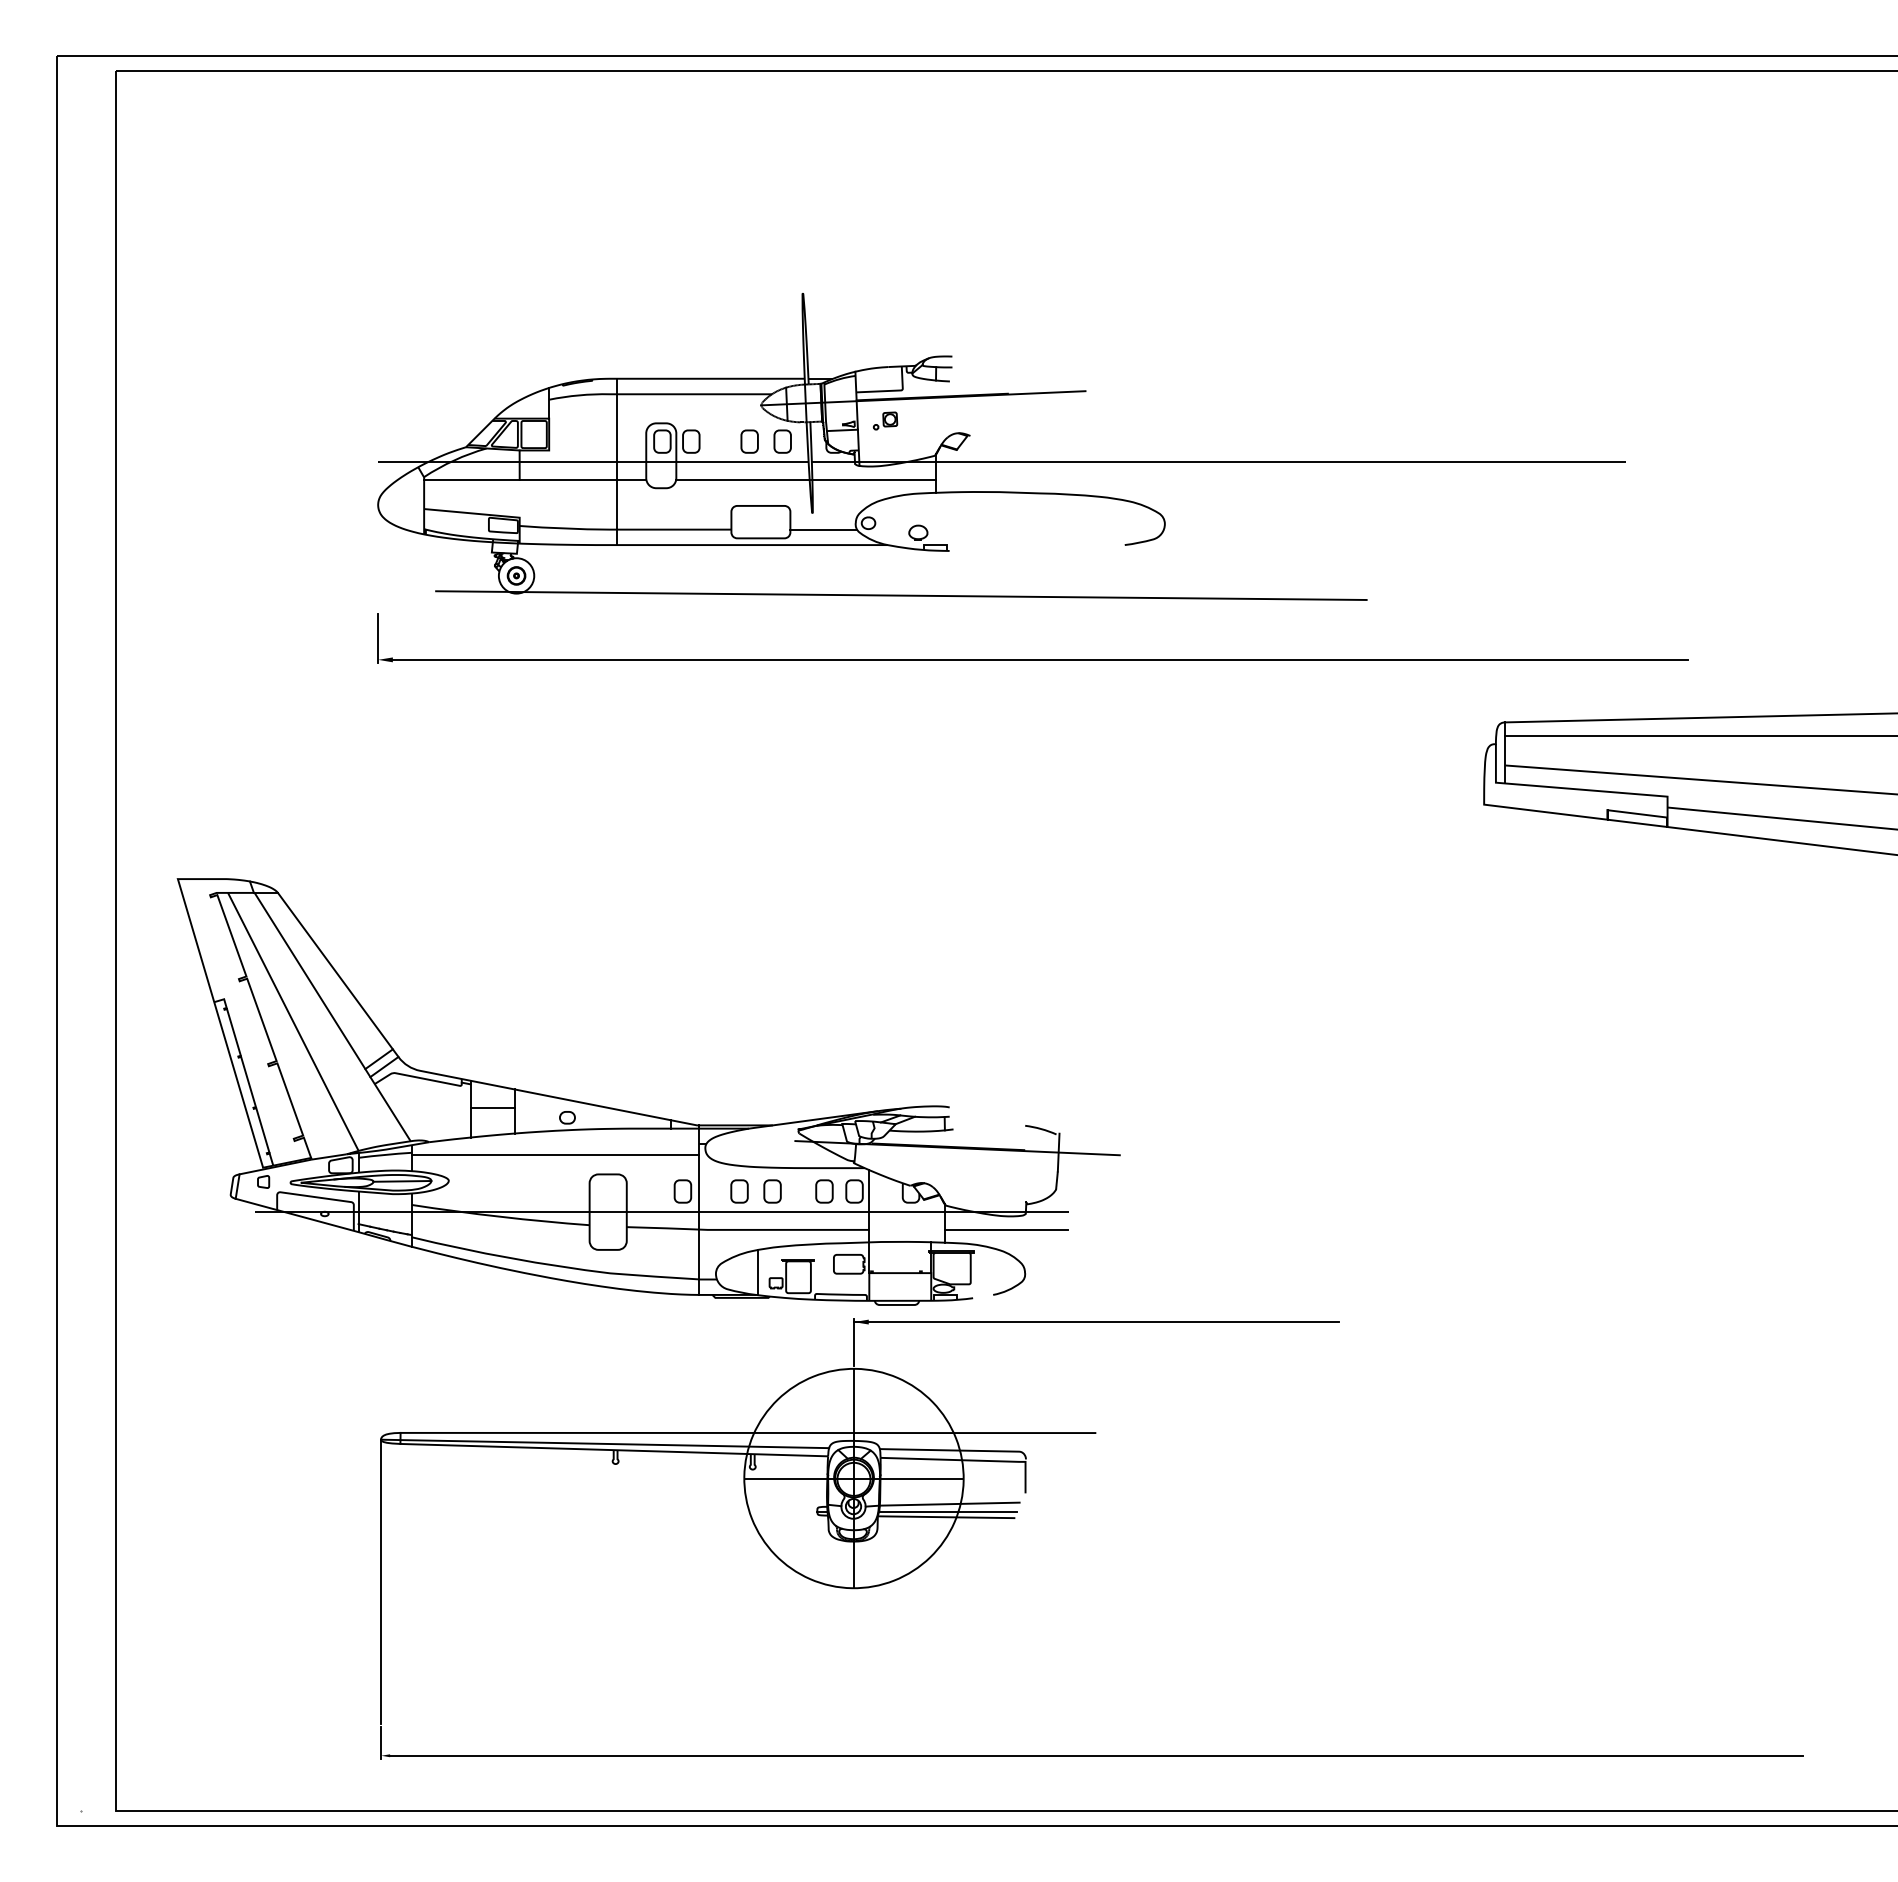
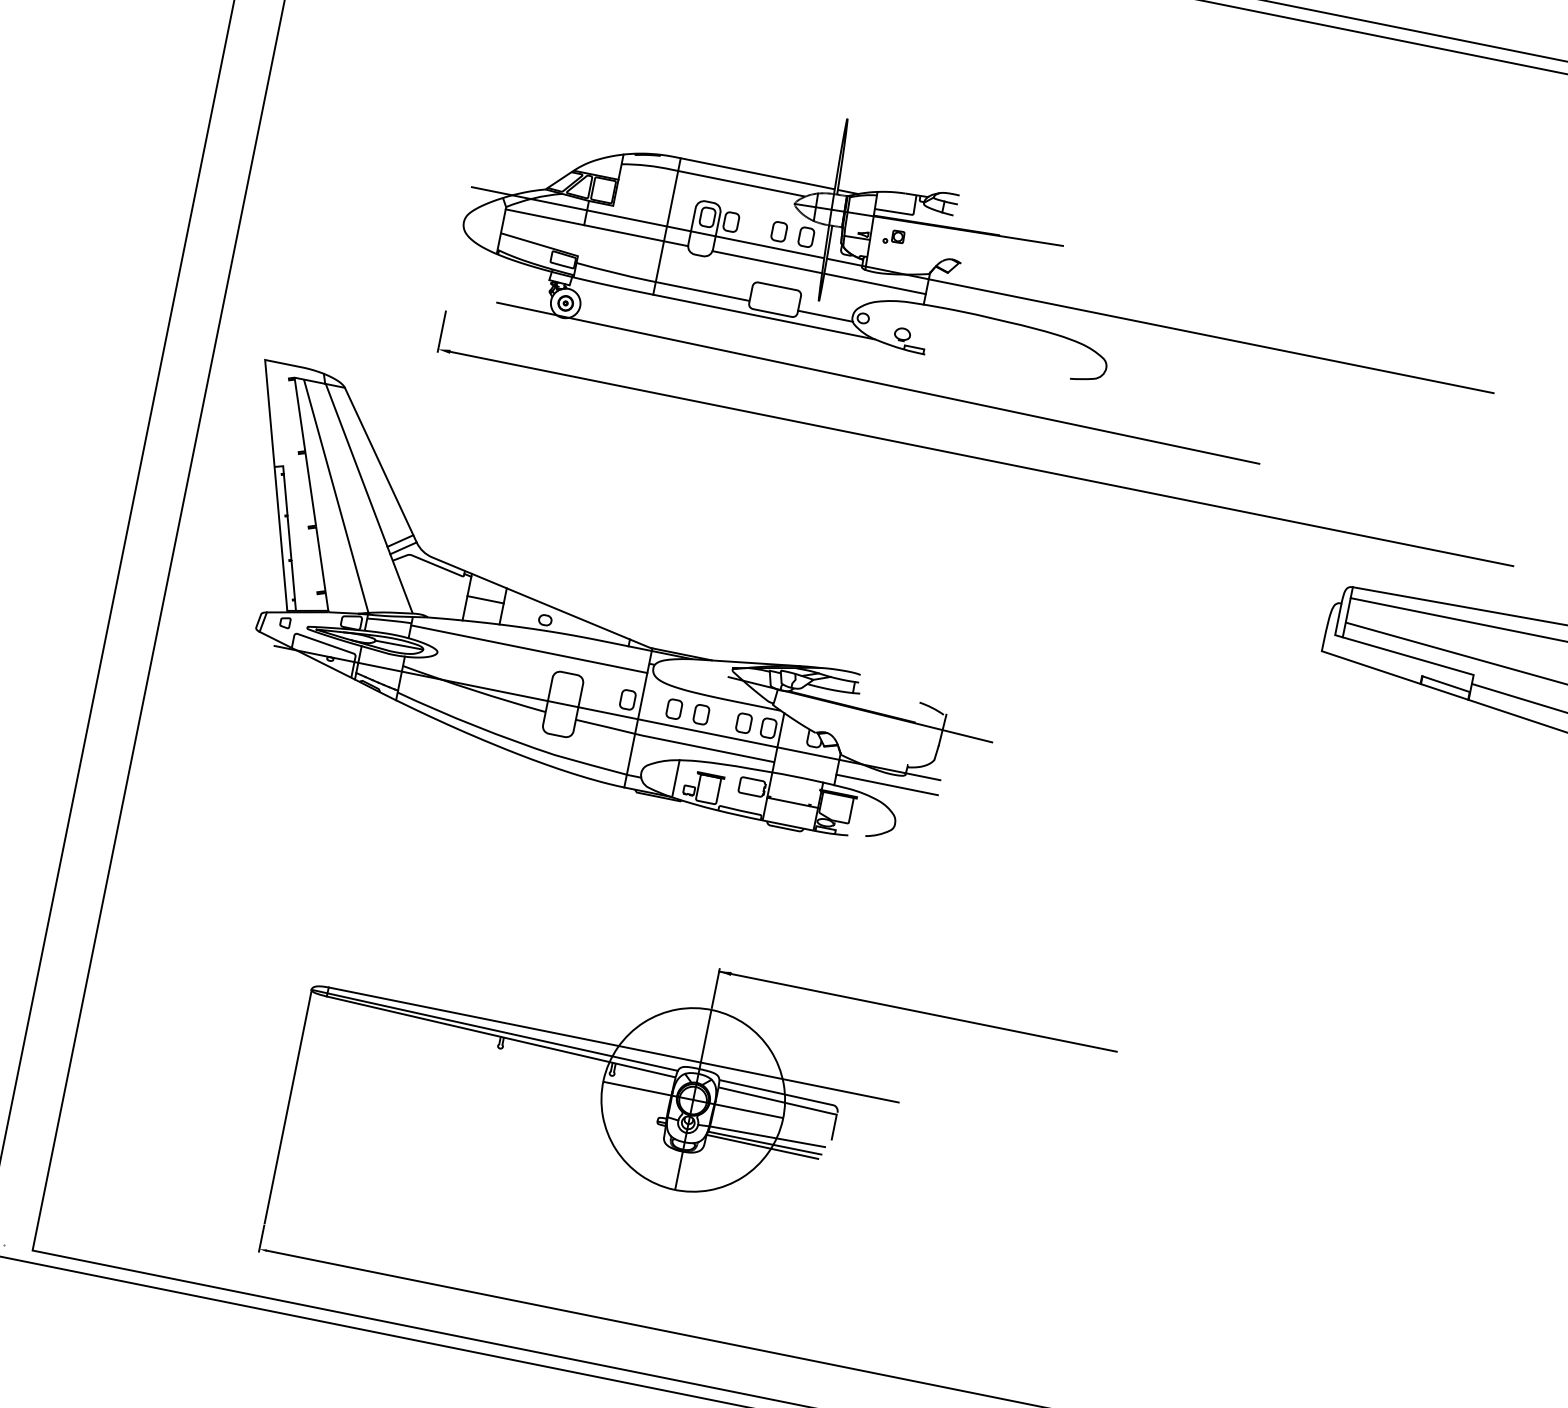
part: (643, 1113) -> (608, 629), moved

